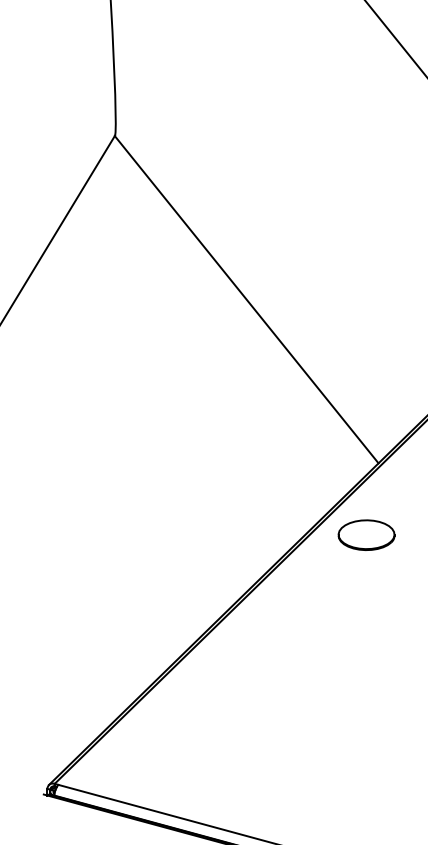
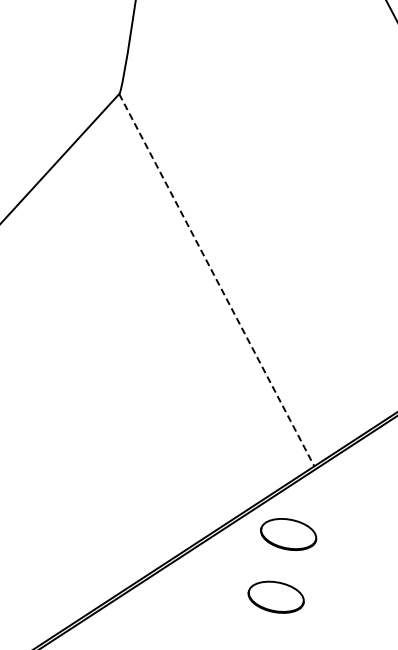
line: (247, 300) -> (217, 281), solid -> dashed
part: (366, 598) -> (276, 596), added

